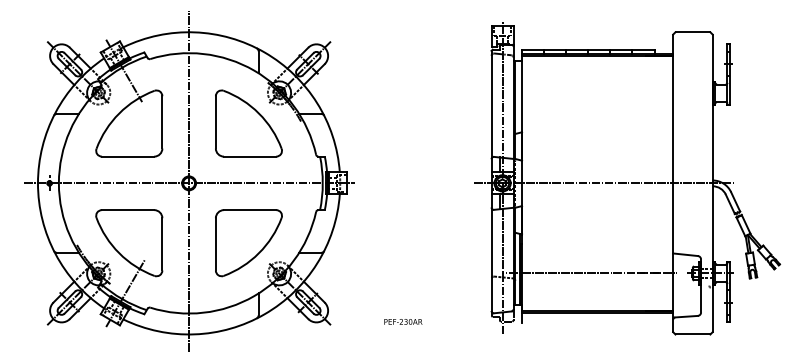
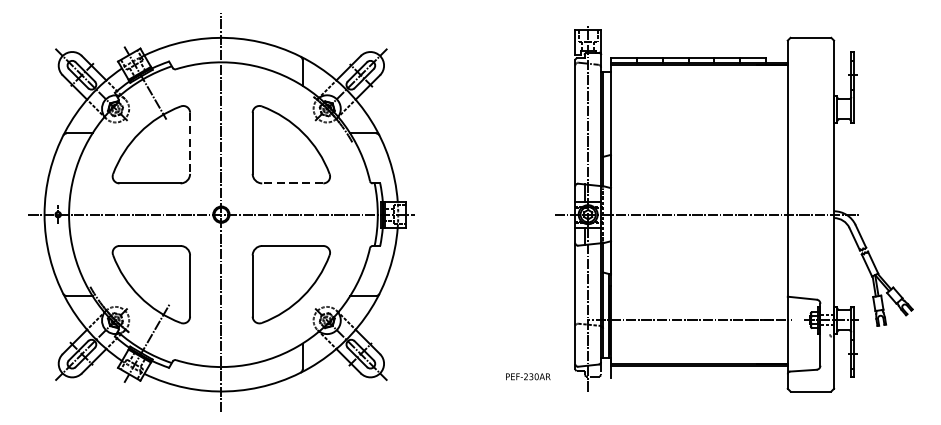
line: (162, 122) -> (190, 143), solid -> dashed
line: (249, 156) -> (292, 183), solid -> dashed
text: (403, 321) -> (528, 376), moved

